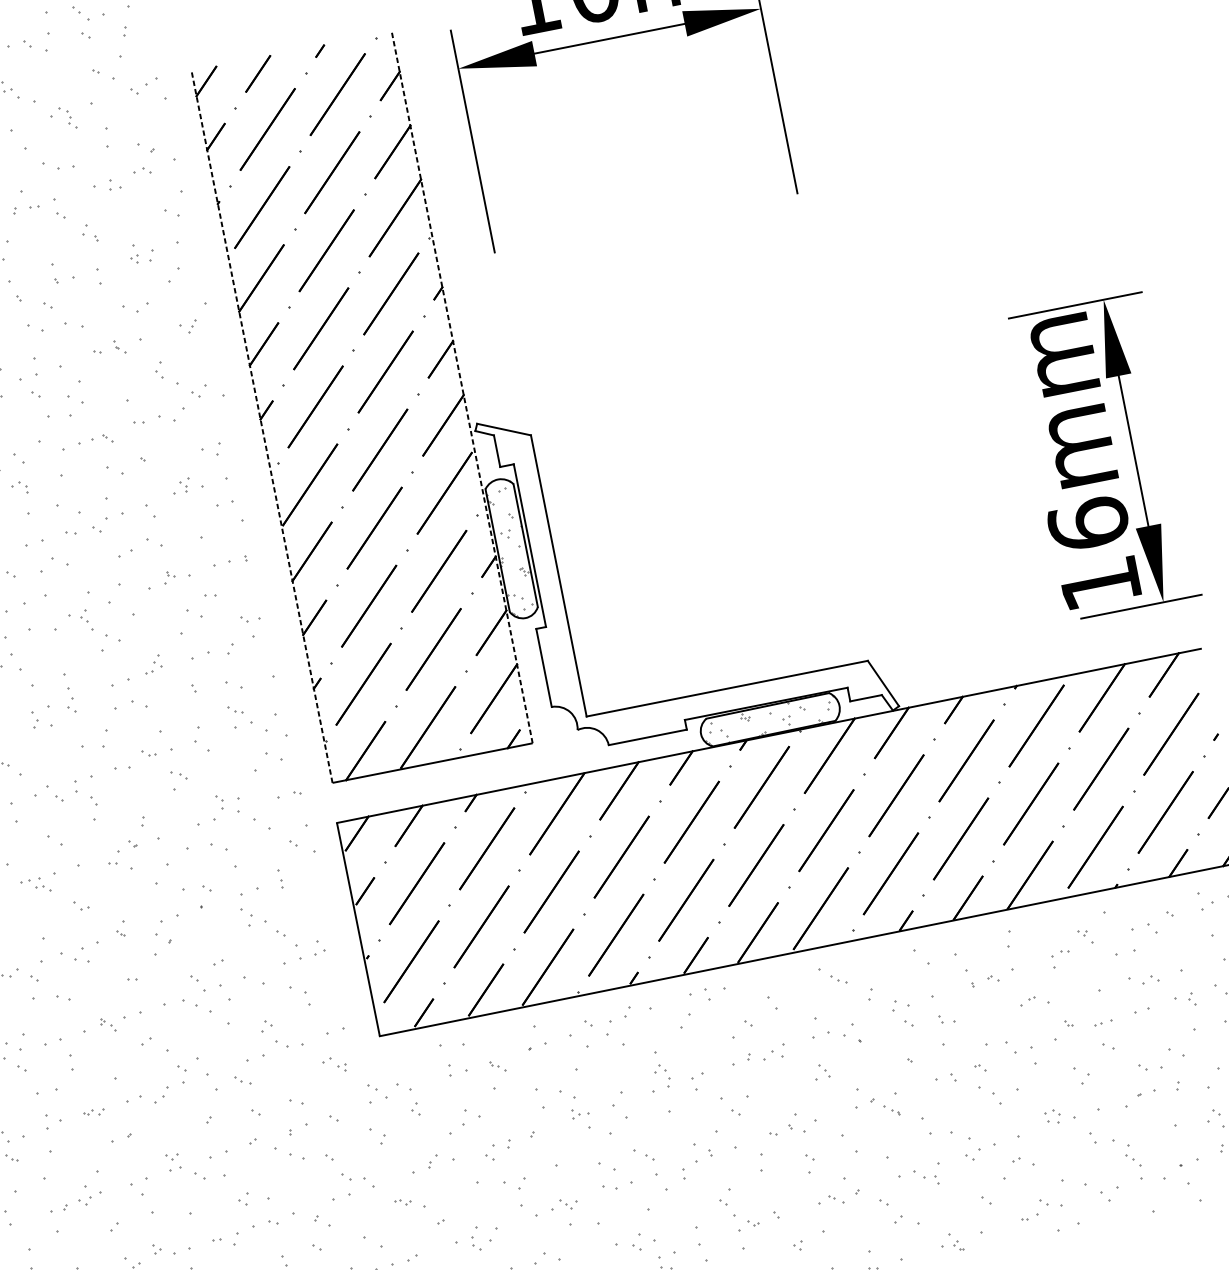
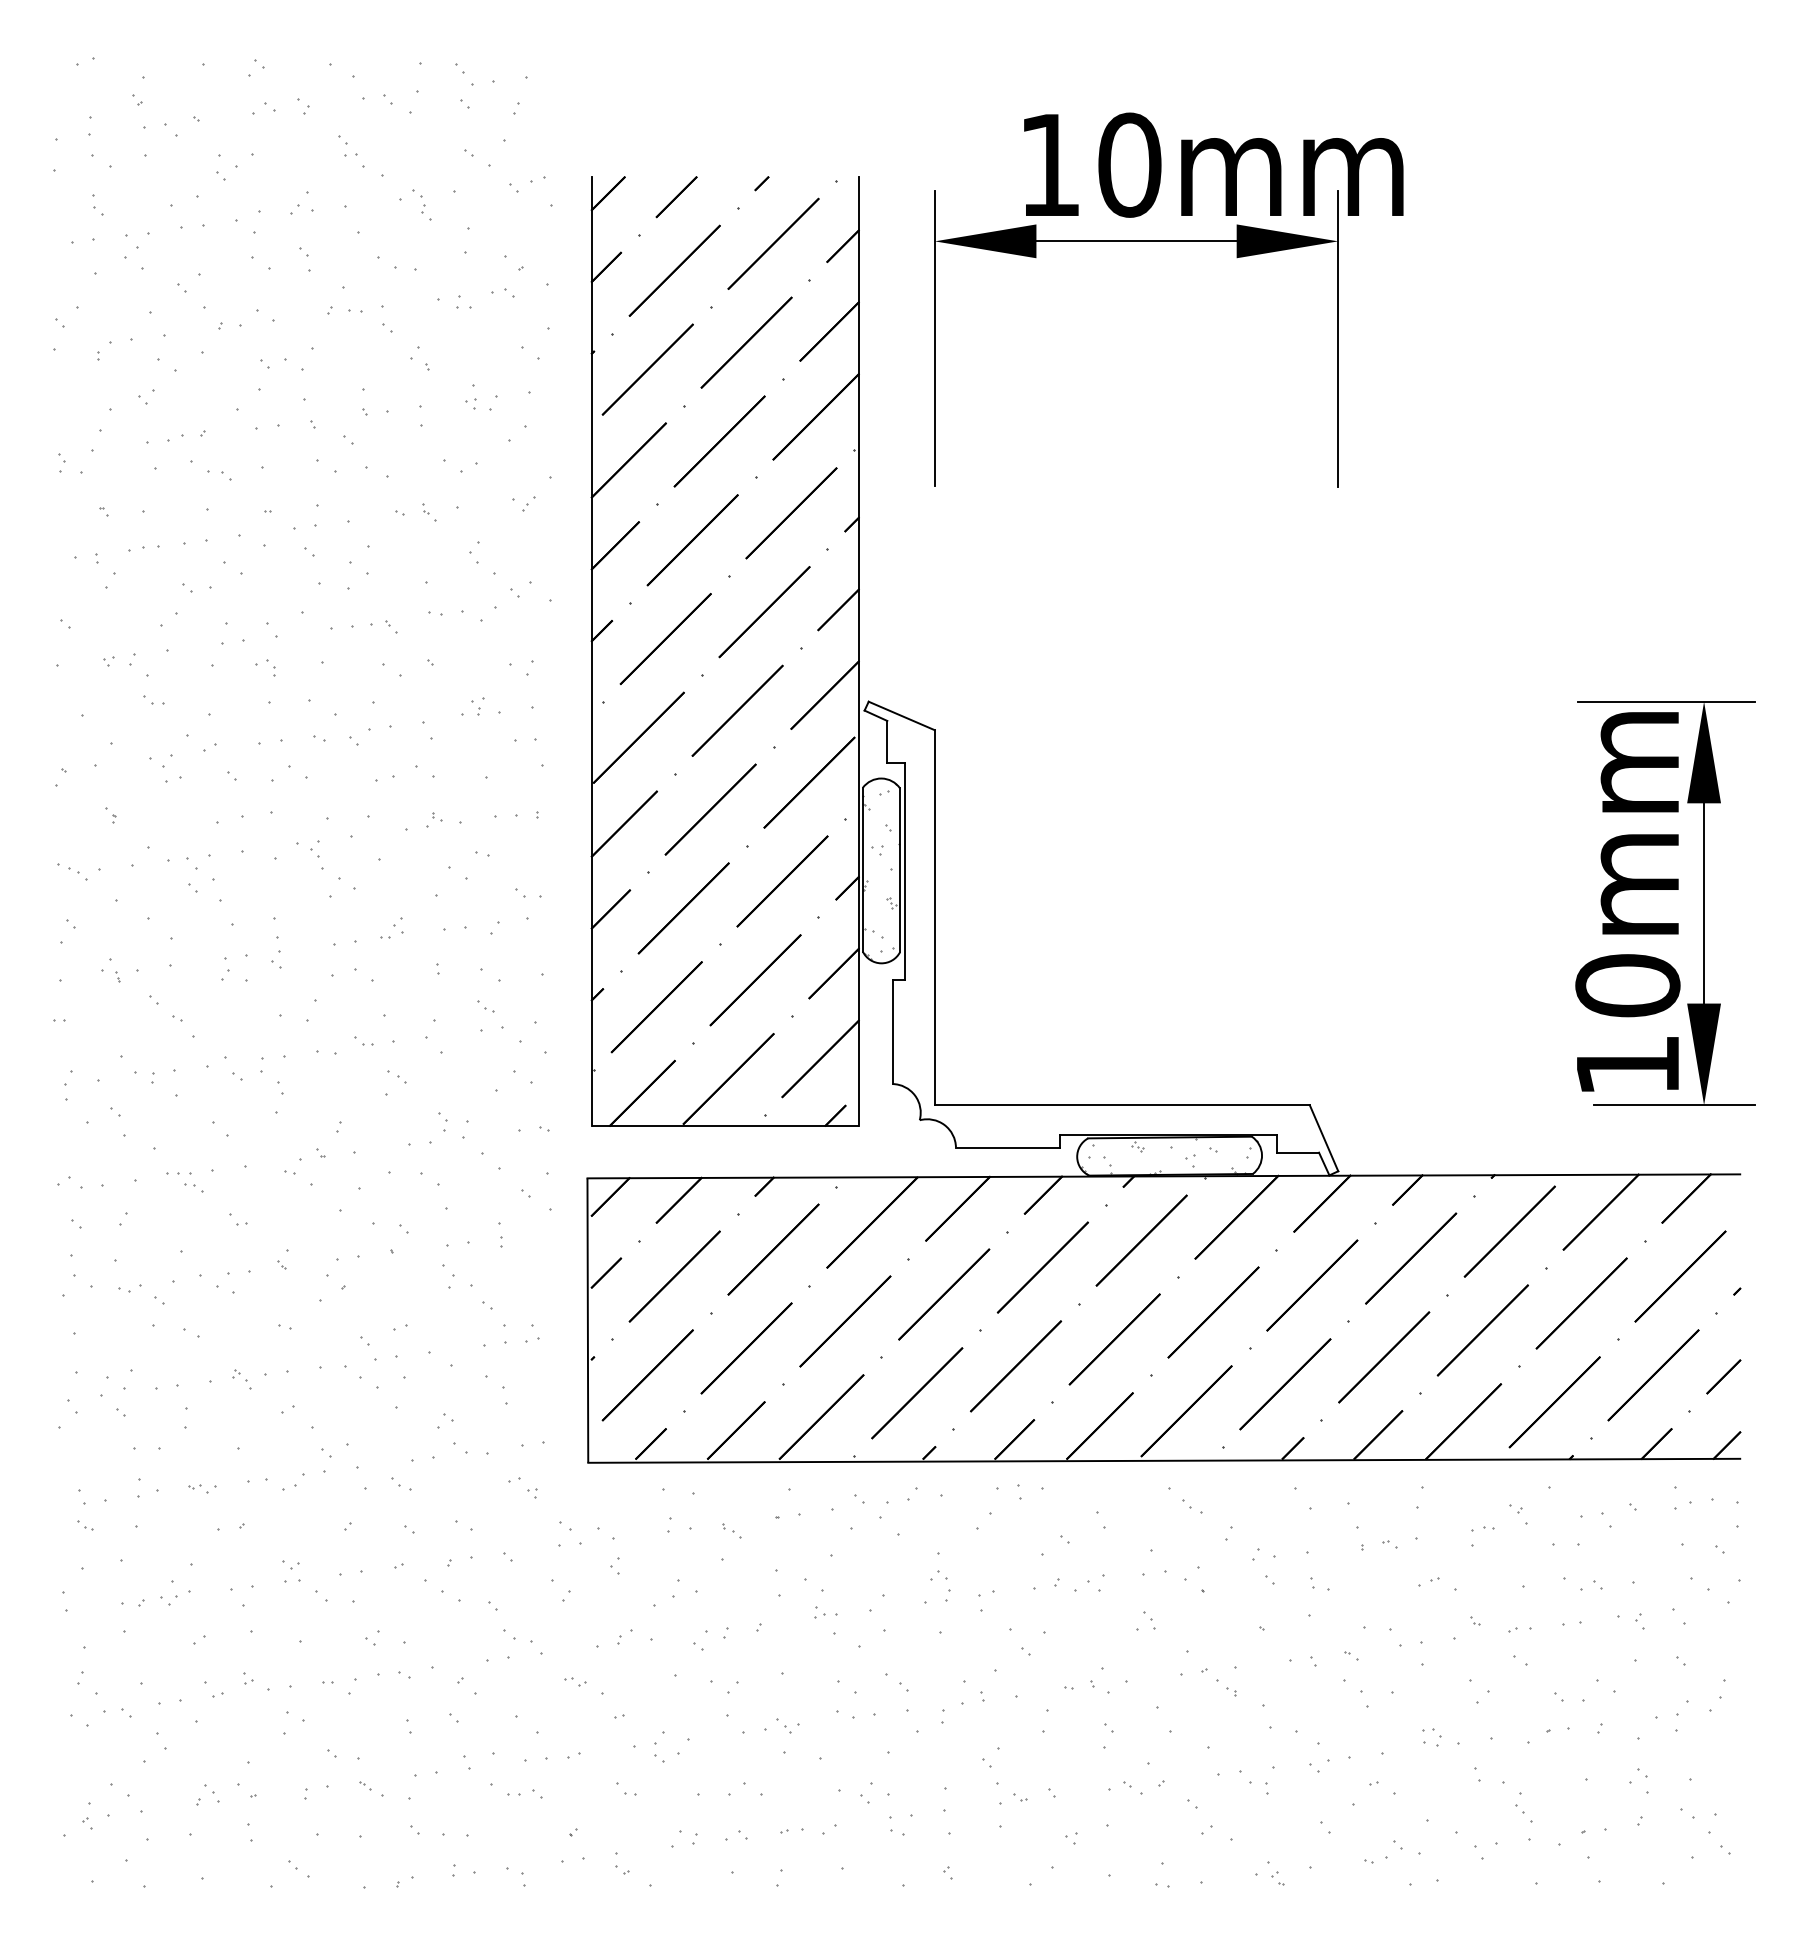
line: (462, 387) -> (858, 651), dashed -> solid
line: (261, 427) -> (591, 651), dashed -> solid
text: (1088, 523) -> (1627, 985), 16mm -> 10mm

